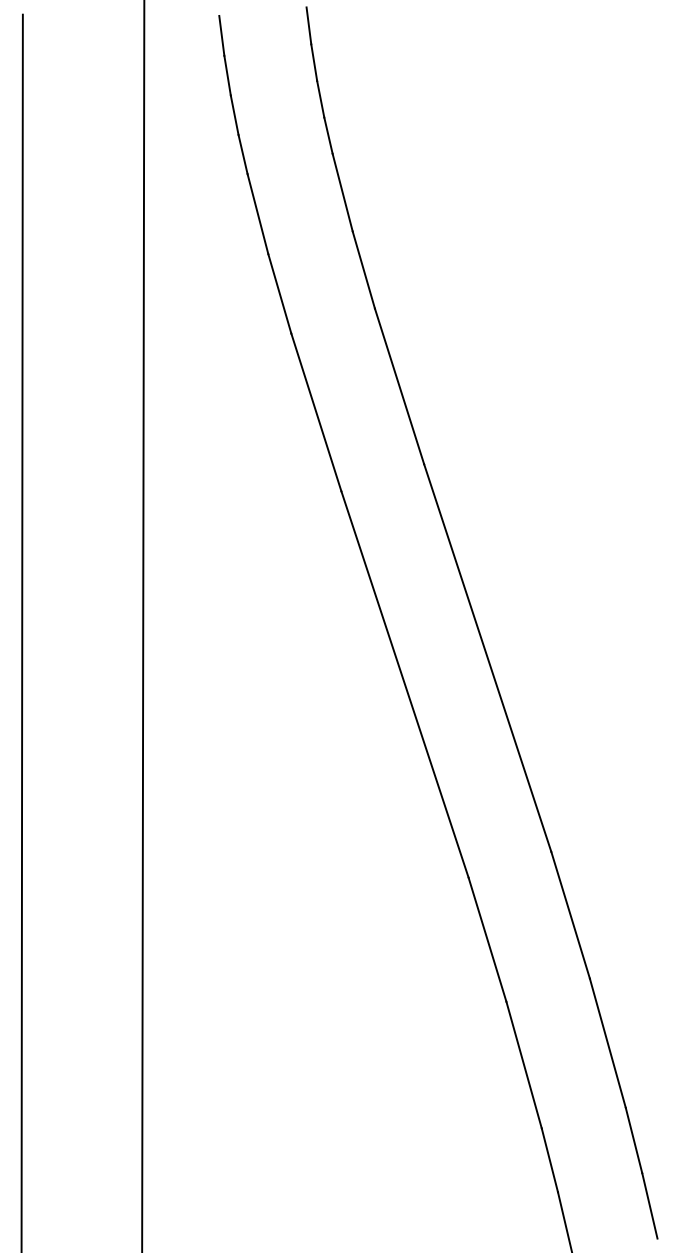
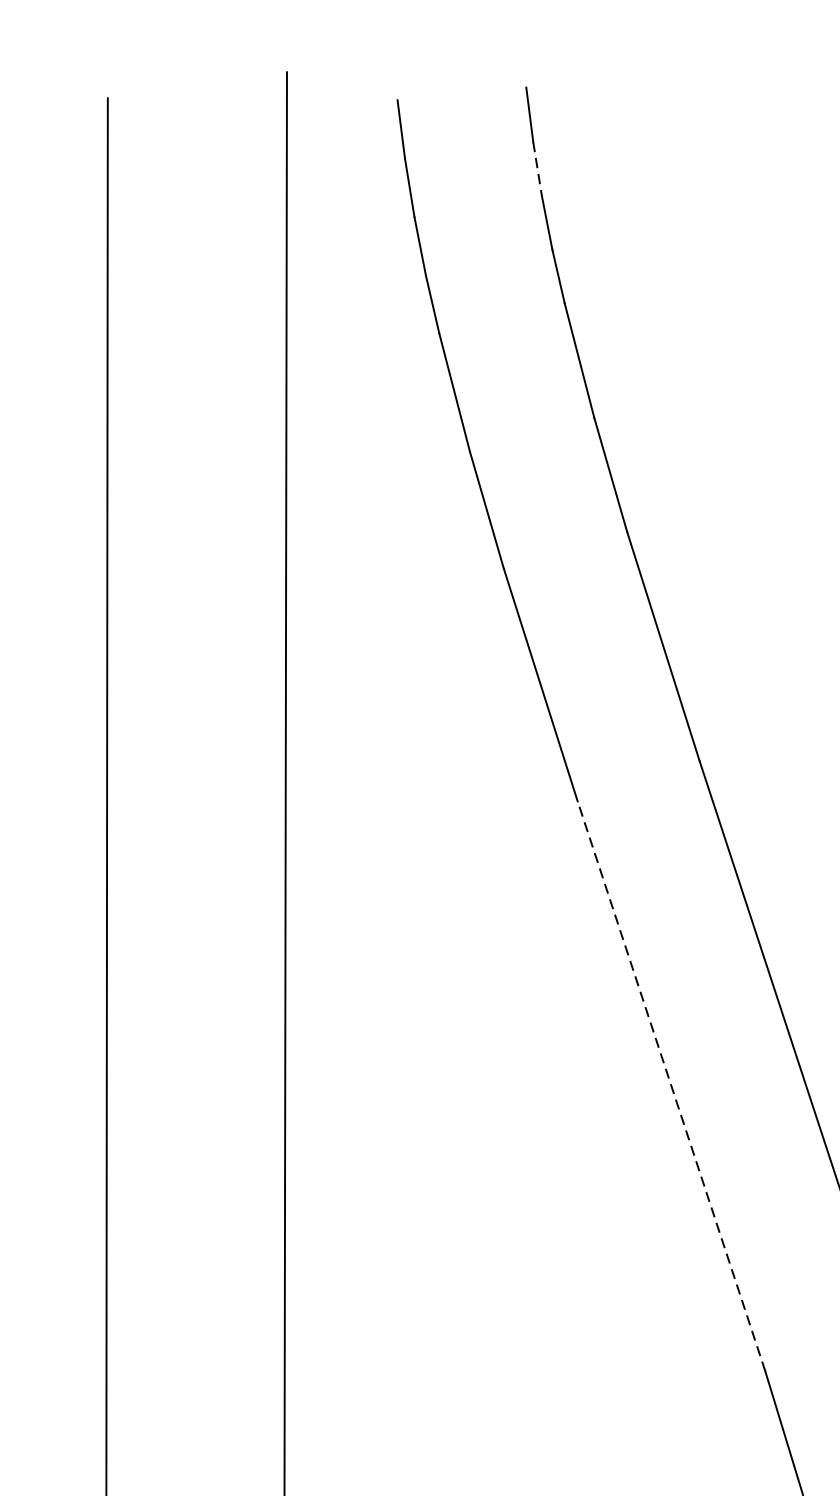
line: (314, 62) -> (537, 168), solid -> dashed
line: (404, 684) -> (670, 1086), solid -> dashed

